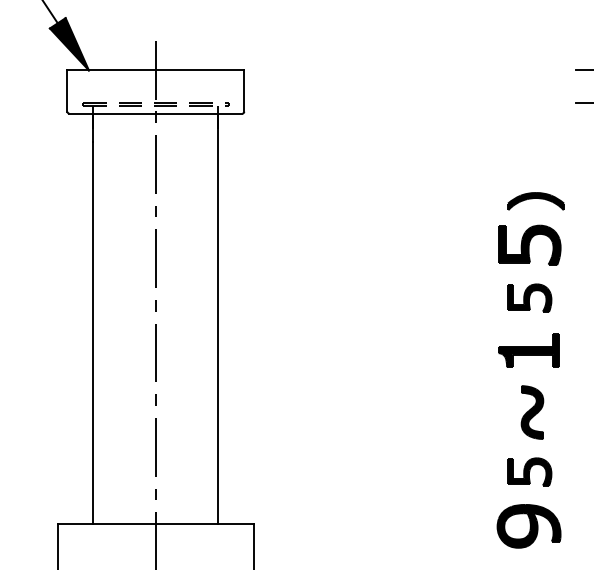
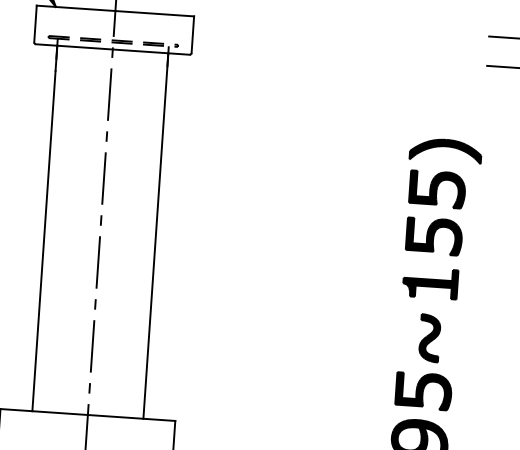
part: (535, 201) -> (445, 150), size x1.43
part: (529, 297) -> (434, 235), size x1.43
part: (529, 471) -> (423, 390), size x1.43

